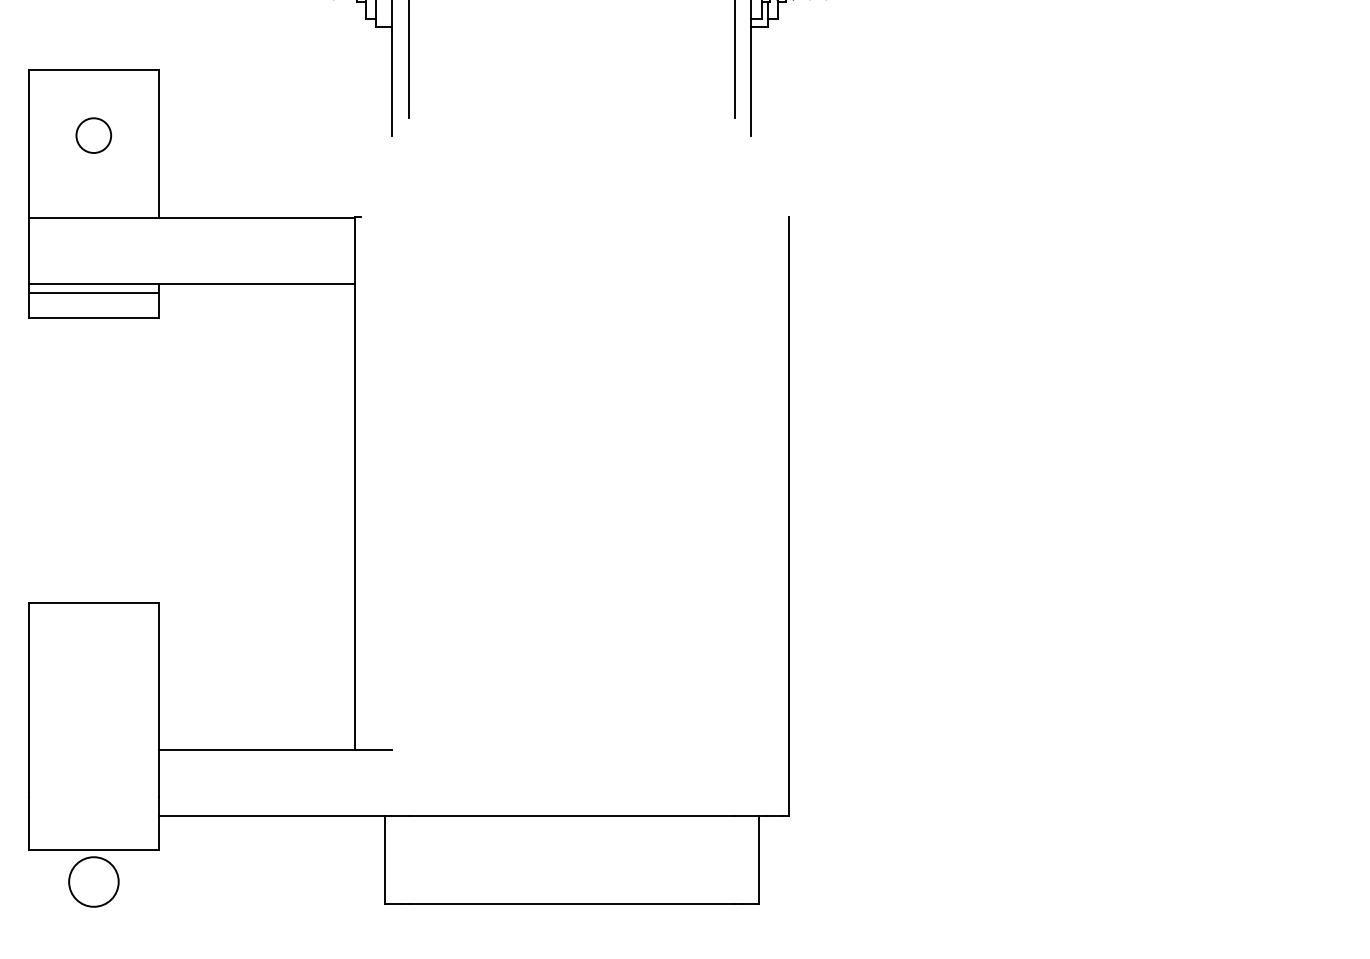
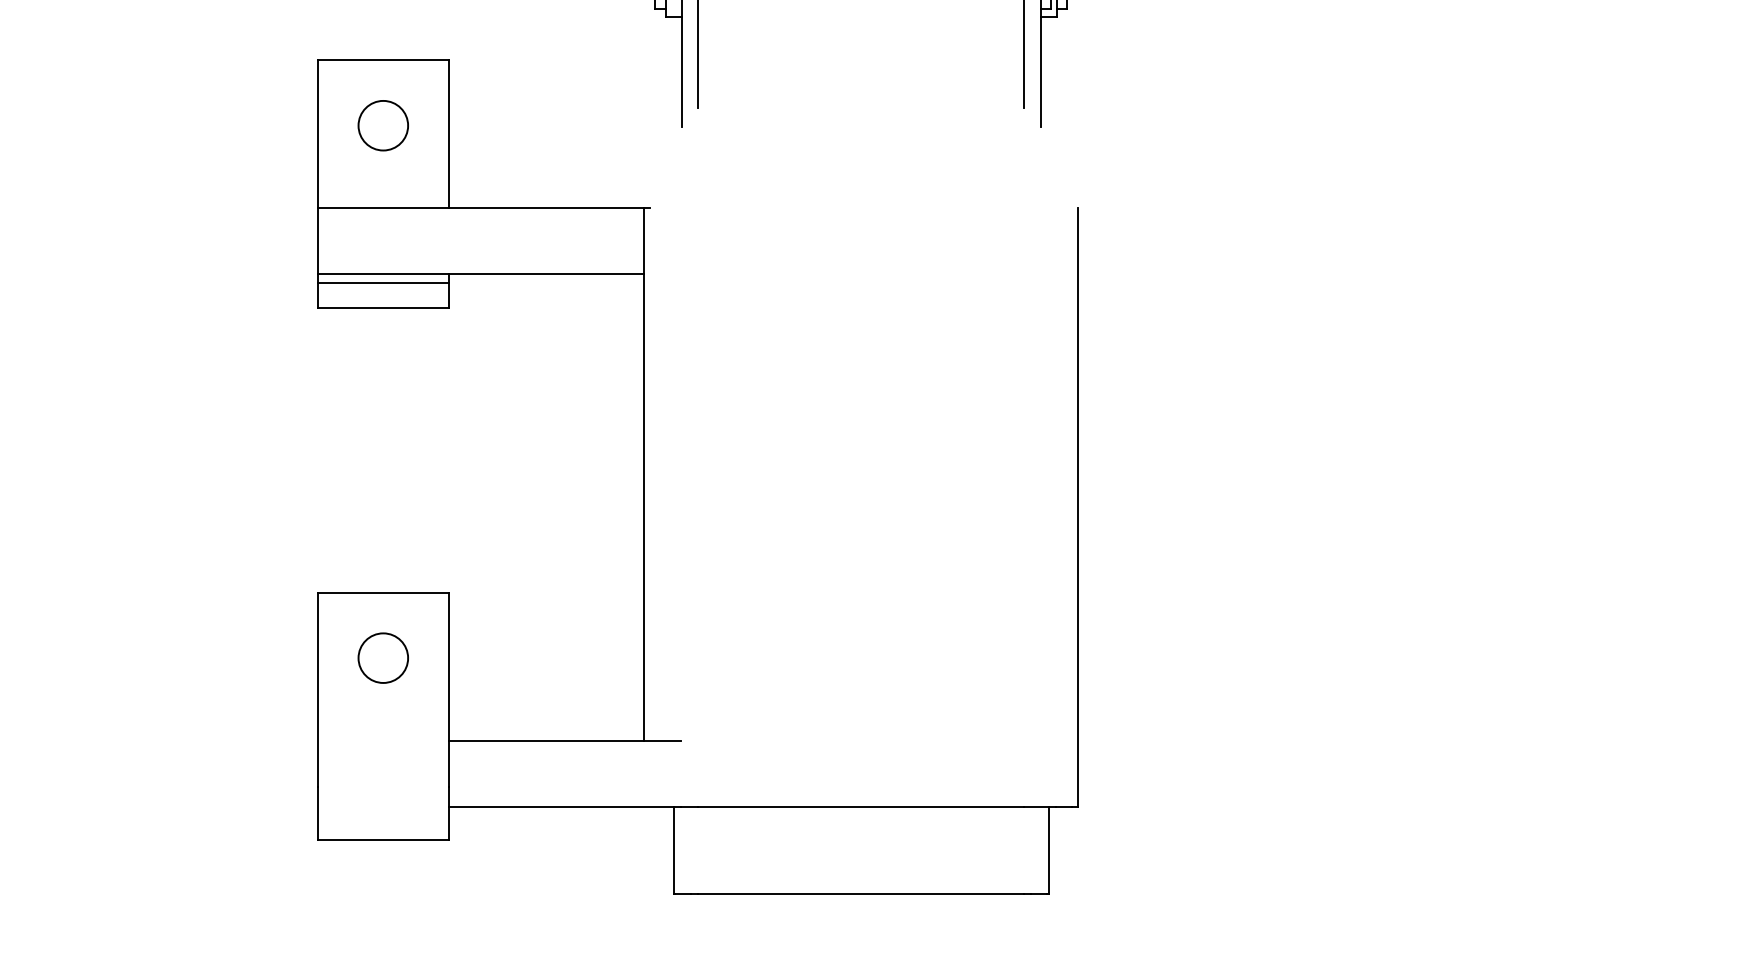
circle: (93, 135) -> (382, 125), size x1.43
circle: (93, 881) -> (382, 657), moved

